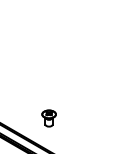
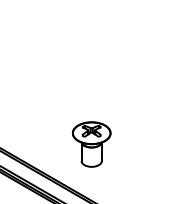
part: (48, 118) -> (90, 144), size x1.6

